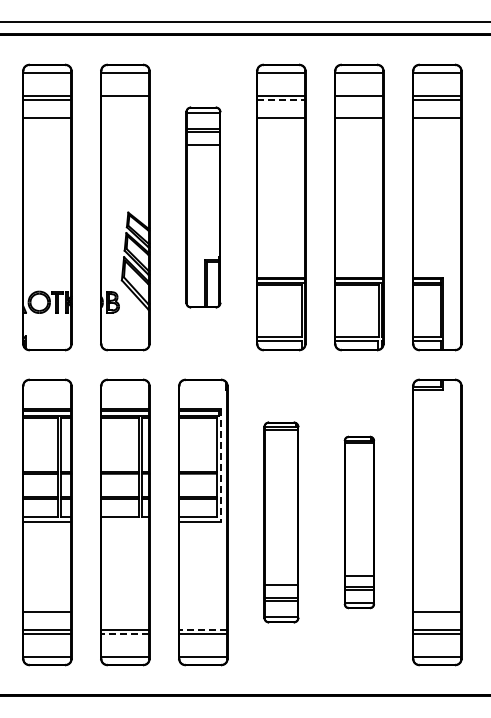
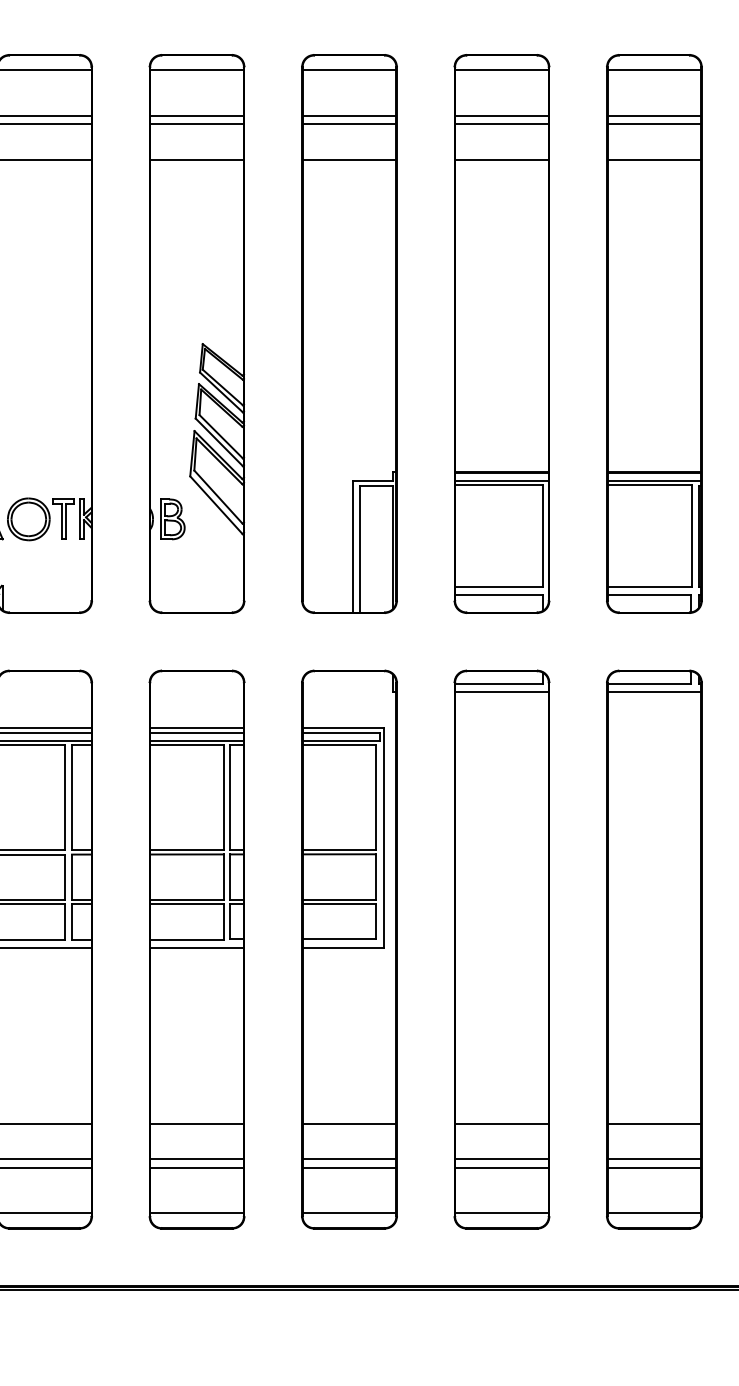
line: (125, 100) -> (197, 124), added
line: (281, 100) -> (502, 124), dashed -> solid
line: (359, 100) -> (654, 124), added
line: (125, 118) -> (197, 160), added
part: (203, 207) -> (349, 333), size x1.43
line: (221, 465) -> (384, 838), dashed -> solid
line: (125, 521) -> (197, 947), added
part: (281, 522) -> (502, 949), size x1.43
part: (359, 522) -> (654, 949), size x1.67
line: (125, 611) -> (197, 1123), added
line: (203, 611) -> (349, 1123), added
line: (203, 629) -> (349, 1158), dashed -> solid
line: (125, 634) -> (197, 1168), dashed -> solid

